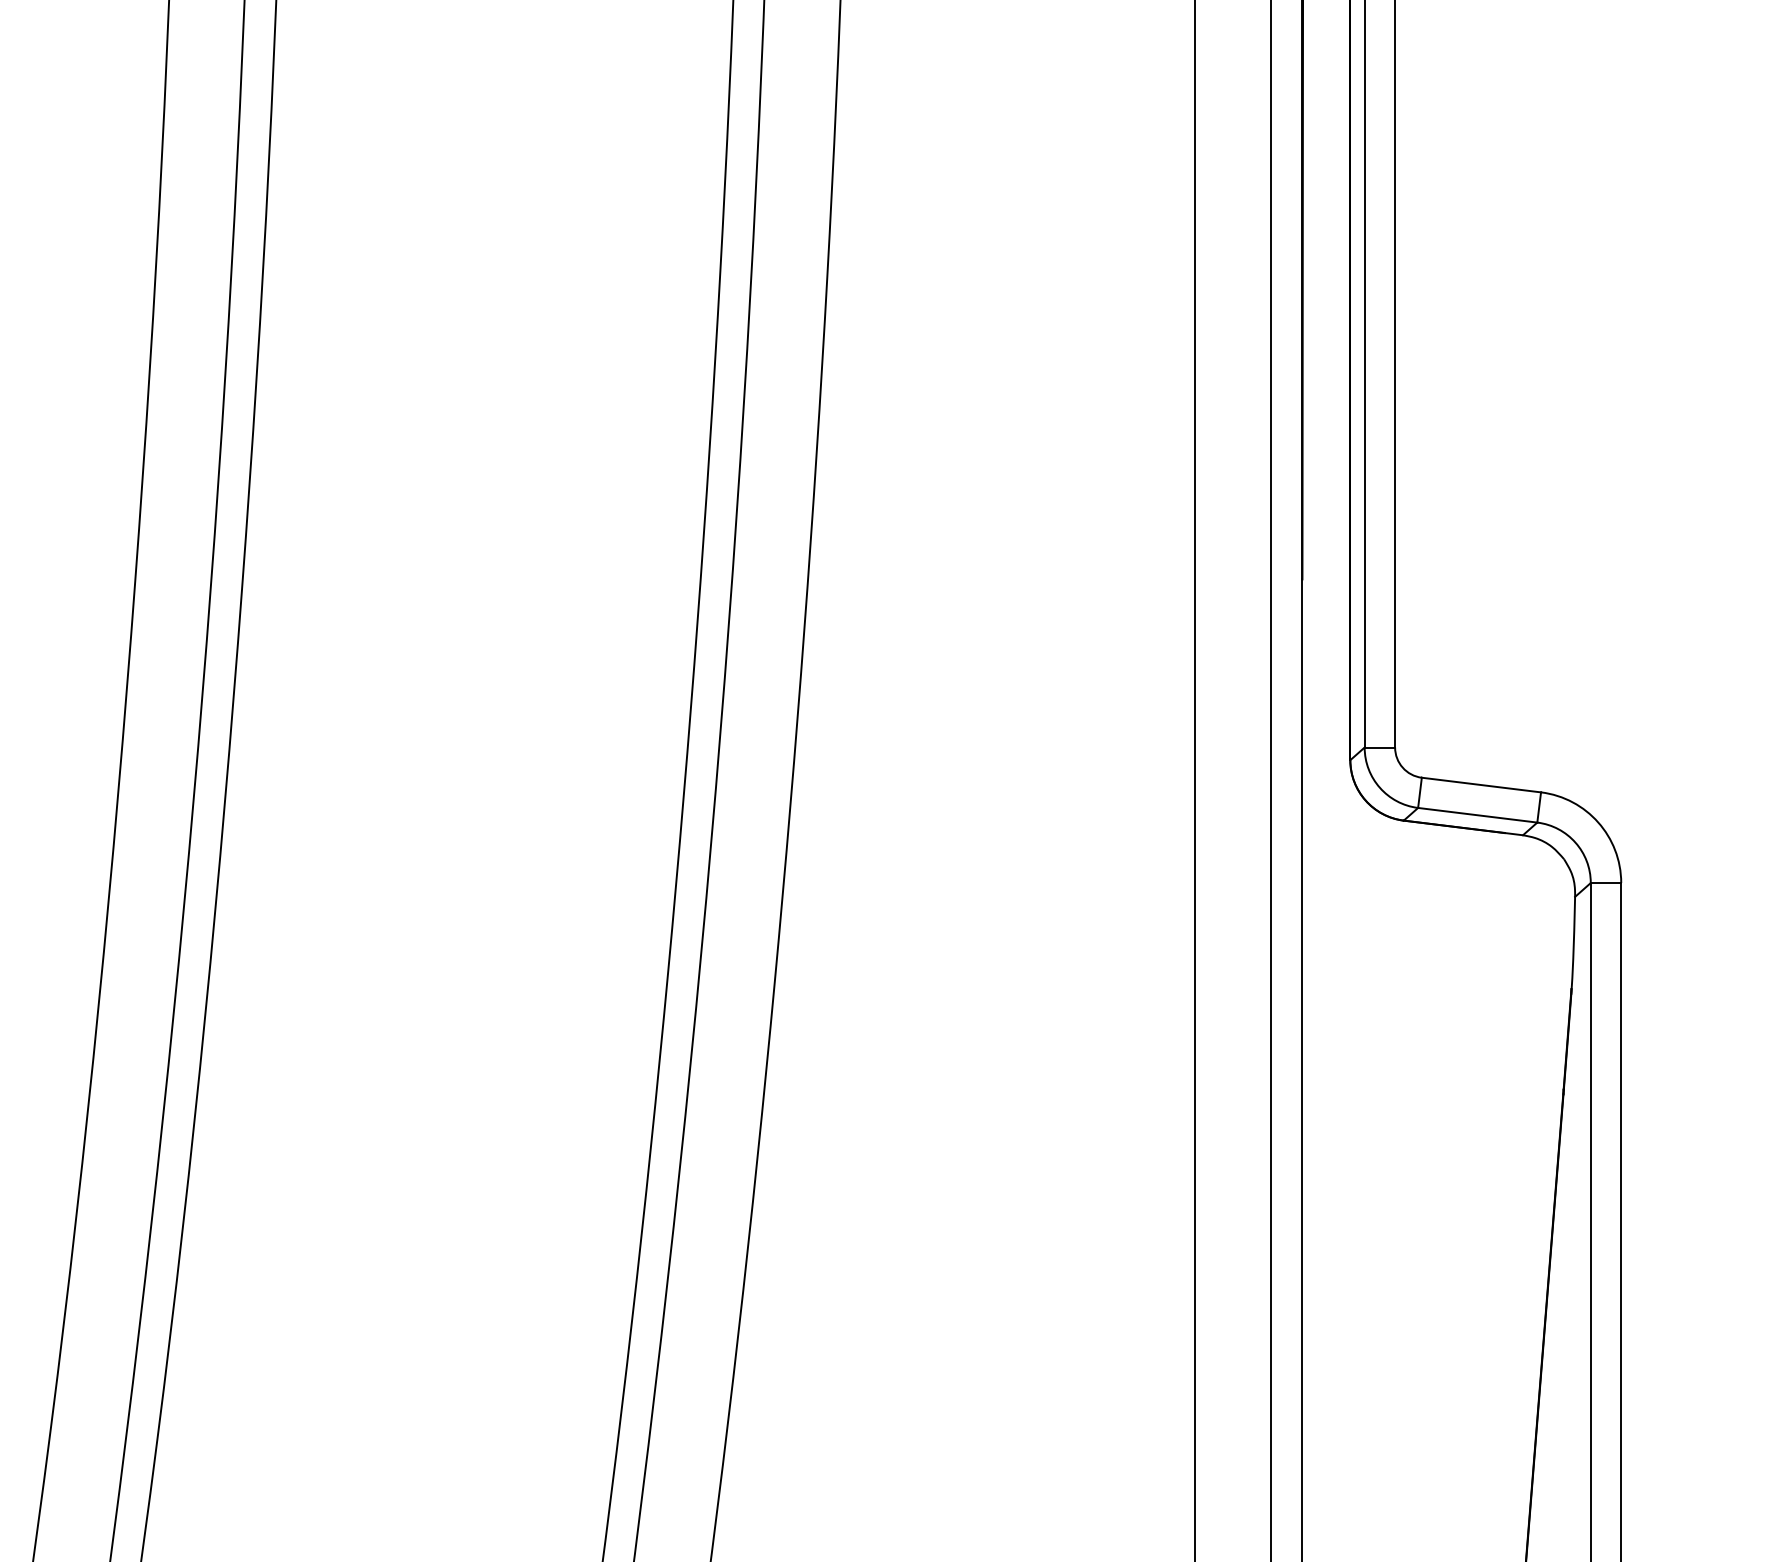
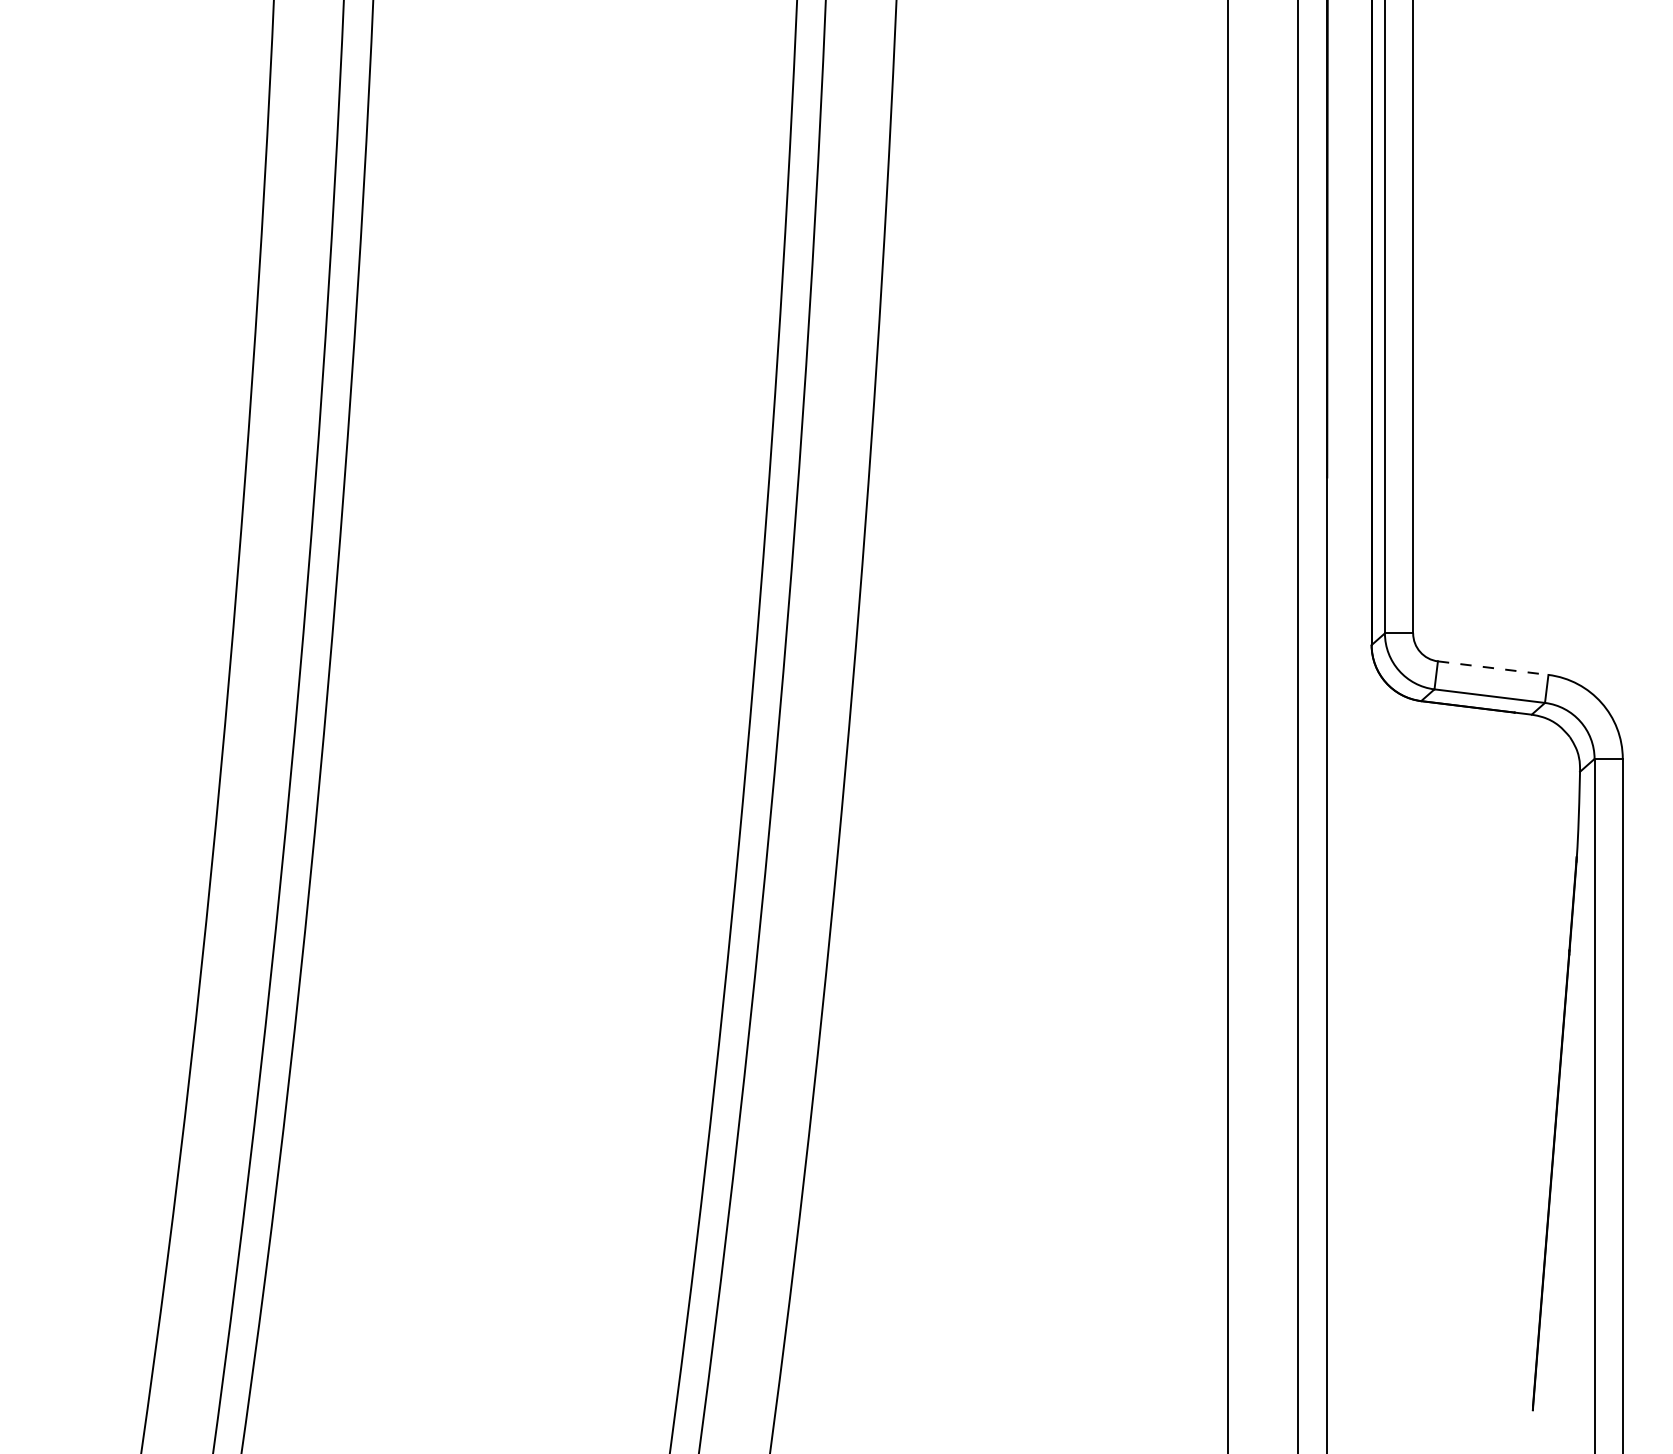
line: (1481, 785) -> (1493, 668), solid -> dashed

